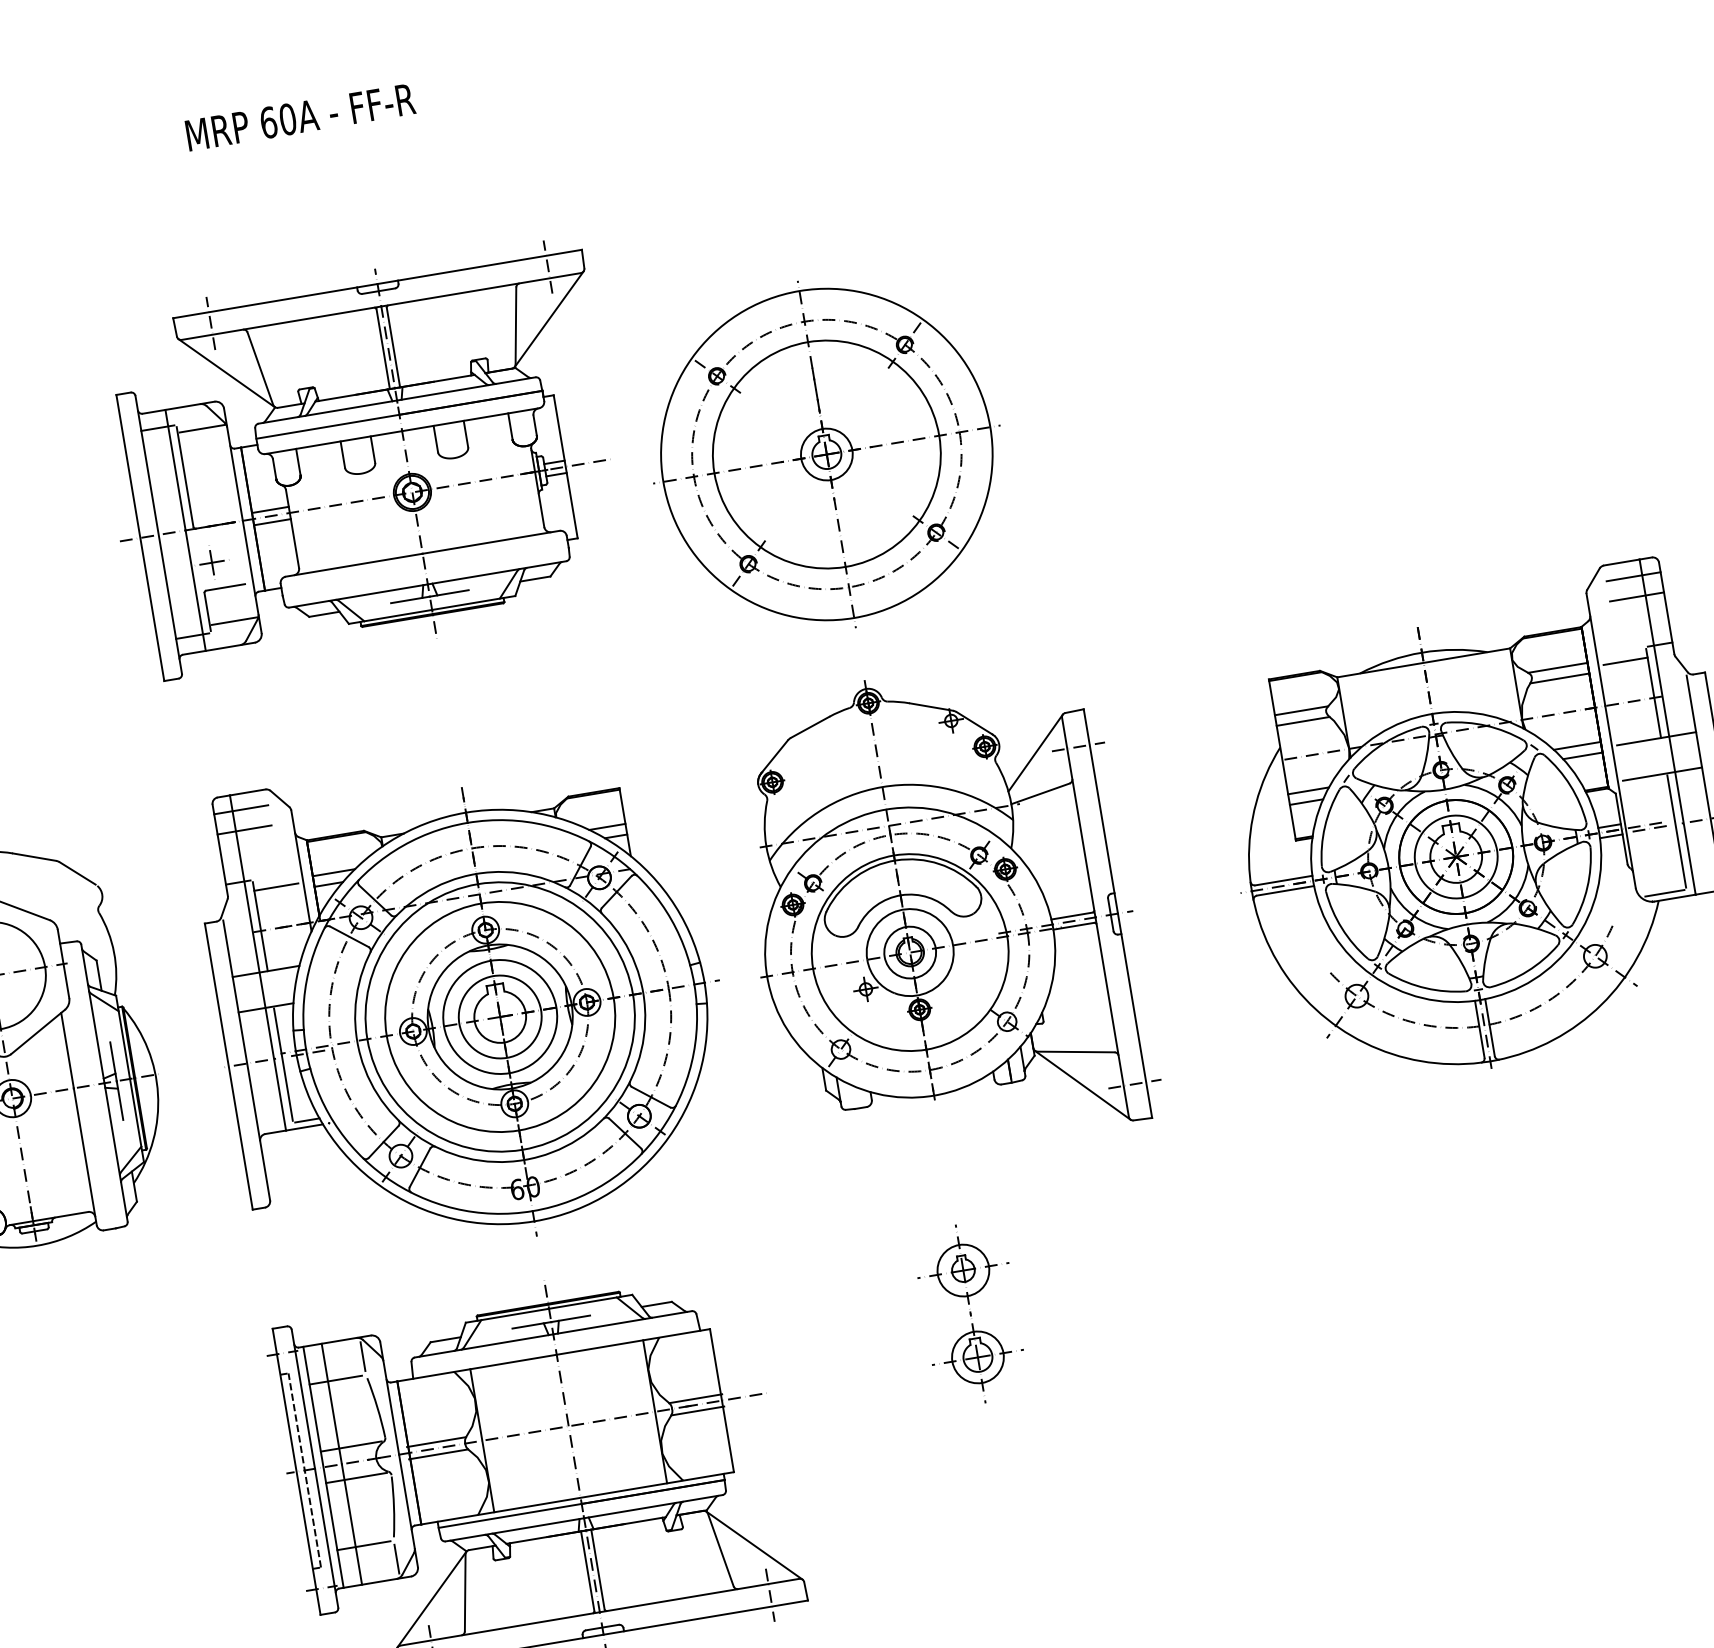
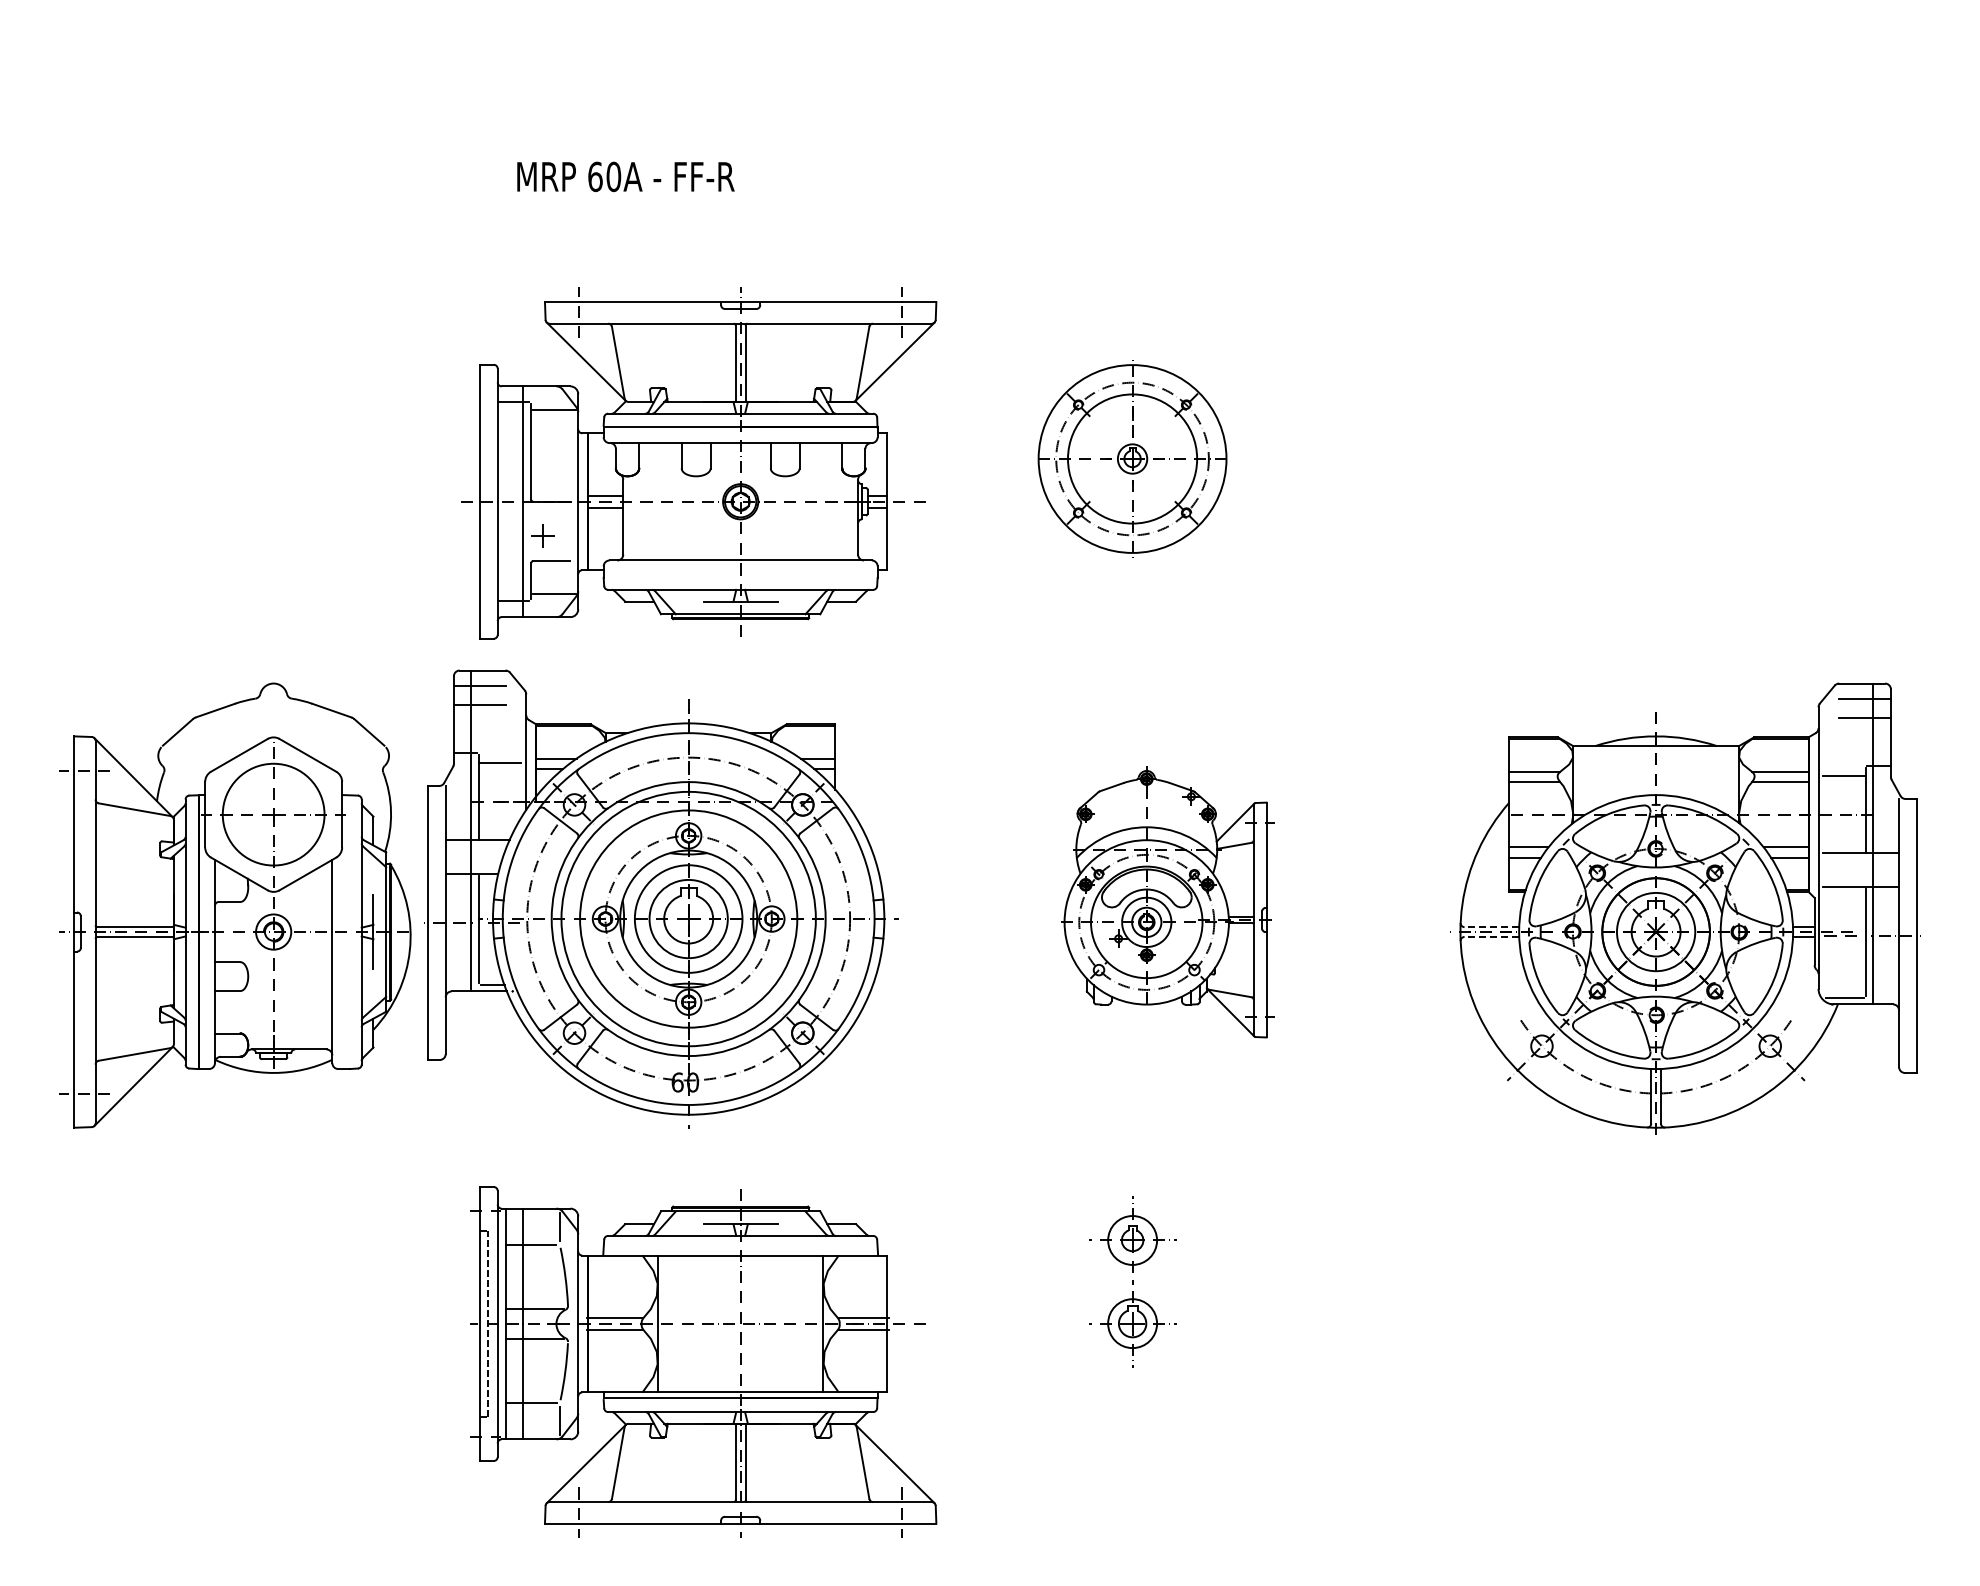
text: (300, 116) -> (625, 176), moved
part: (826, 453) -> (1132, 458), size x0.6
part: (362, 459) -> (699, 463), moved
line: (1283, 881) -> (1491, 927), solid -> dashed
line: (1285, 890) -> (1491, 936), solid -> dashed
part: (940, 910) -> (1167, 901), size x0.6
part: (468, 1000) -> (661, 898), moved

